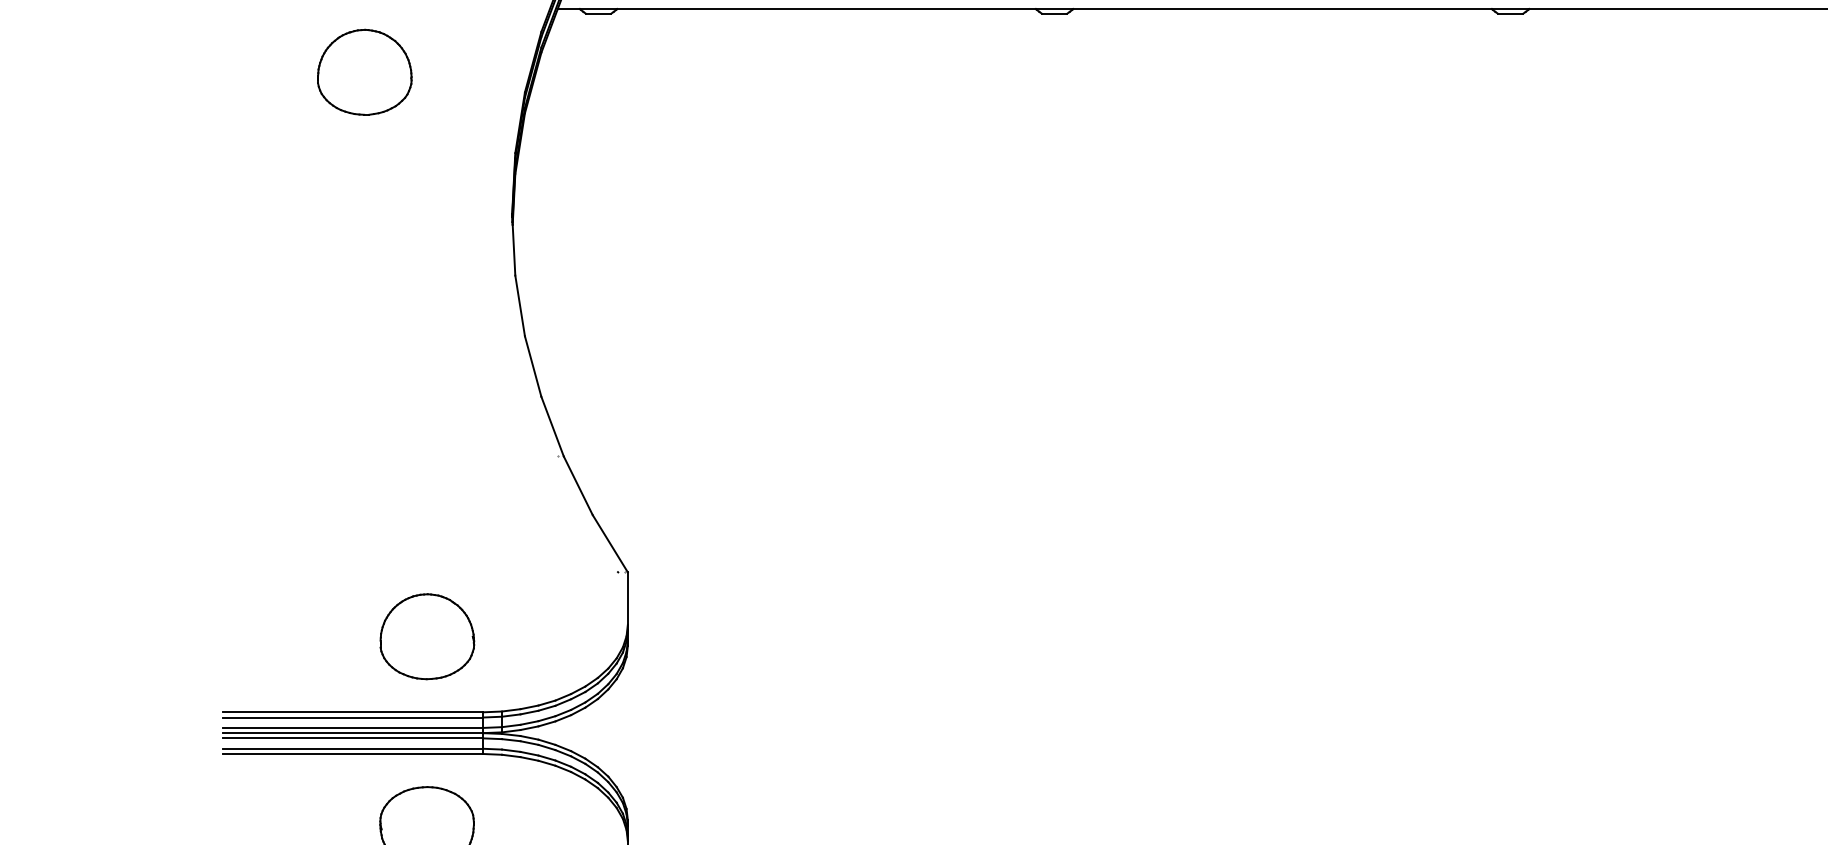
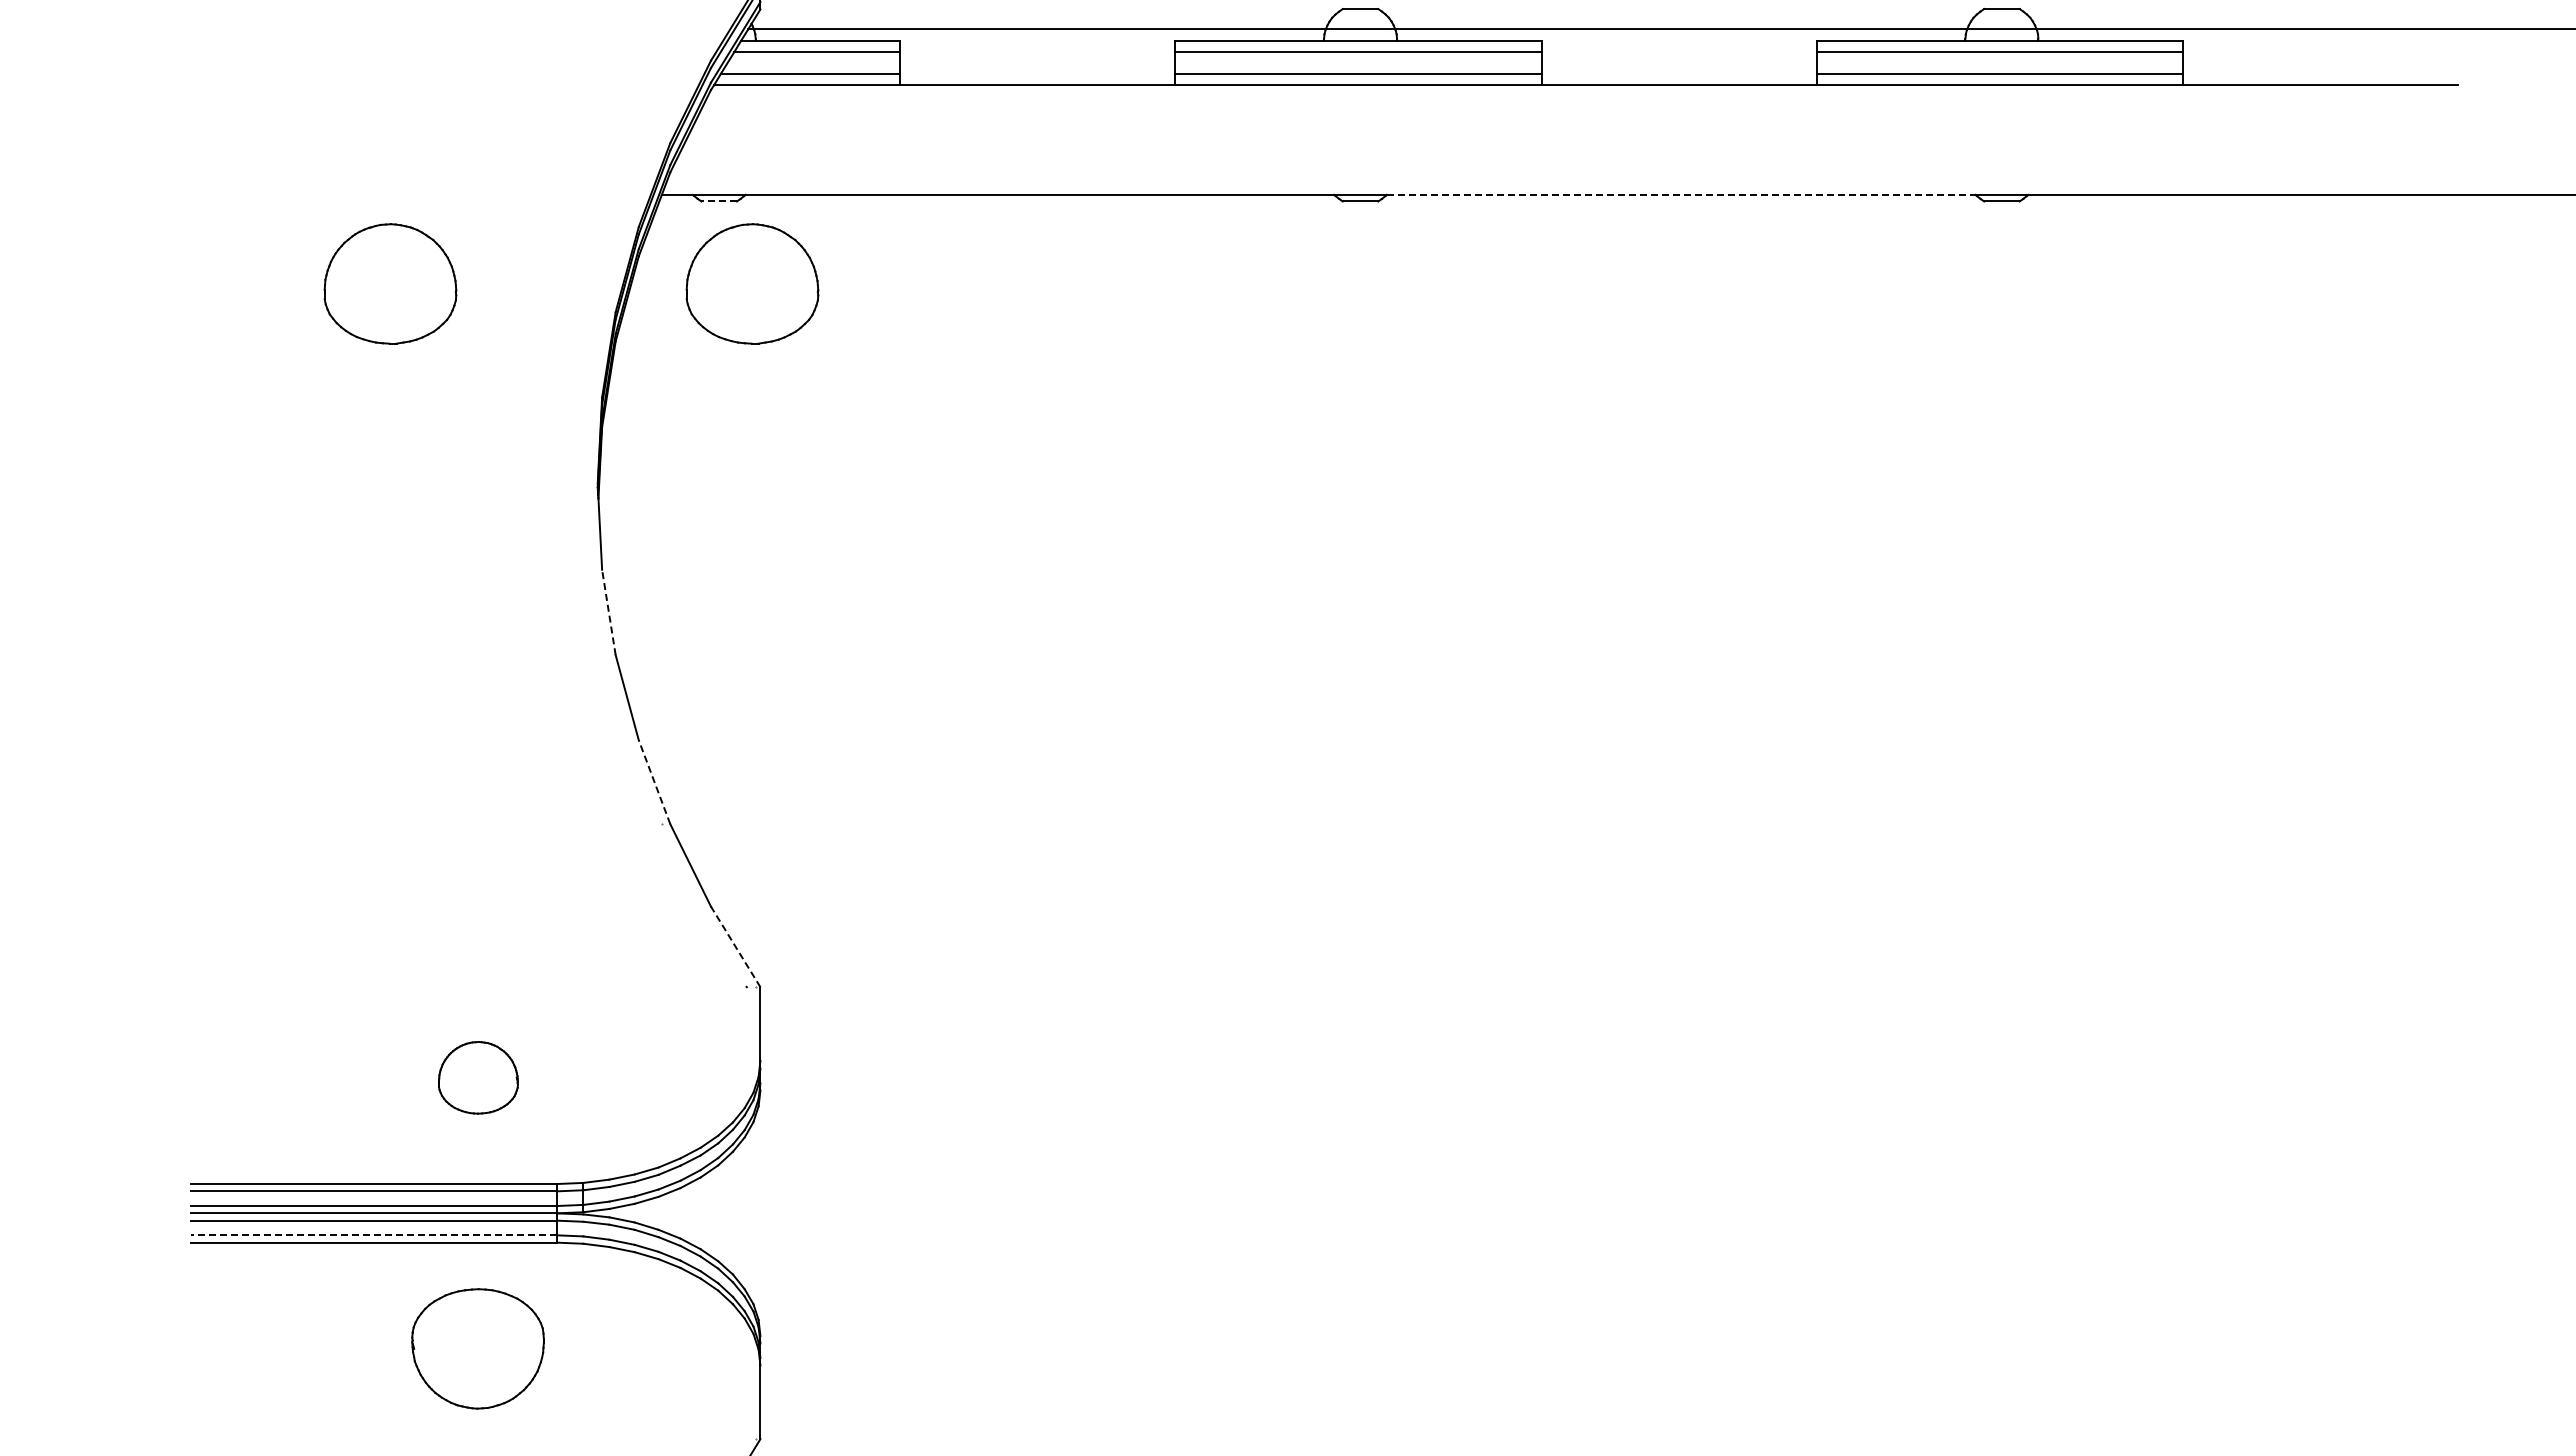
line: (1282, 8) -> (1681, 194), solid -> dashed
line: (598, 13) -> (719, 201), solid -> dashed
part: (622, 72) -> (752, 283), added
line: (519, 305) -> (608, 611), solid -> dashed
line: (552, 426) -> (654, 782), solid -> dashed
line: (610, 543) -> (735, 946), solid -> dashed
part: (427, 636) -> (478, 1077), size x0.6
line: (352, 748) -> (373, 1235), solid -> dashed

